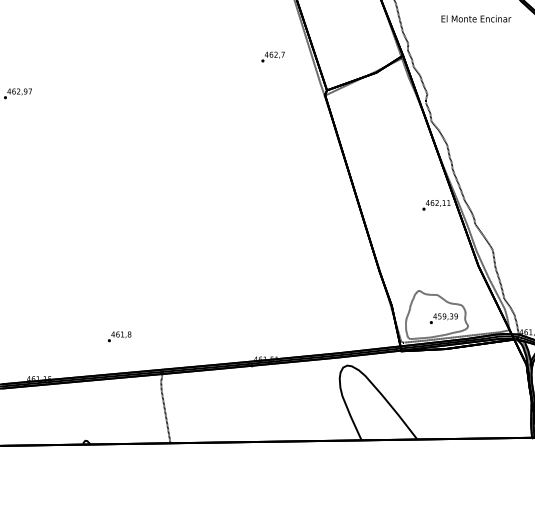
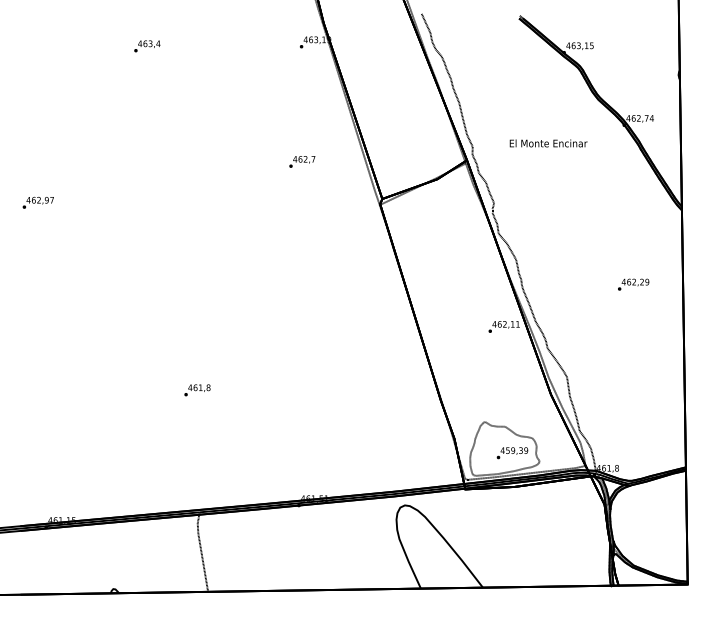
text: (476, 18) -> (548, 143), moved
text: (273, 56) -> (302, 161), moved
text: (119, 336) -> (197, 390), moved

